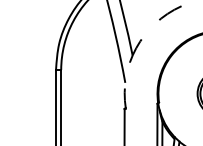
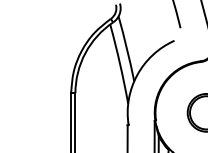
arc: (136, 48) -> (137, 75), dashed -> solid

